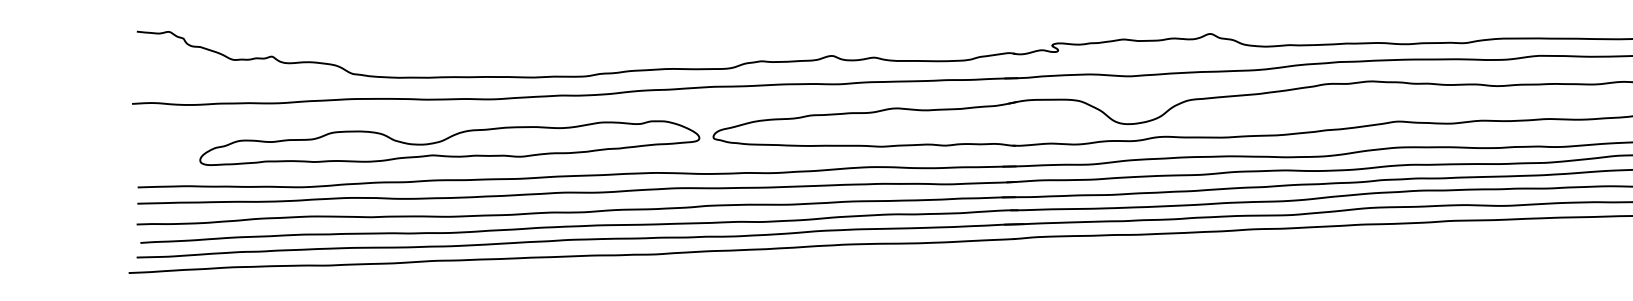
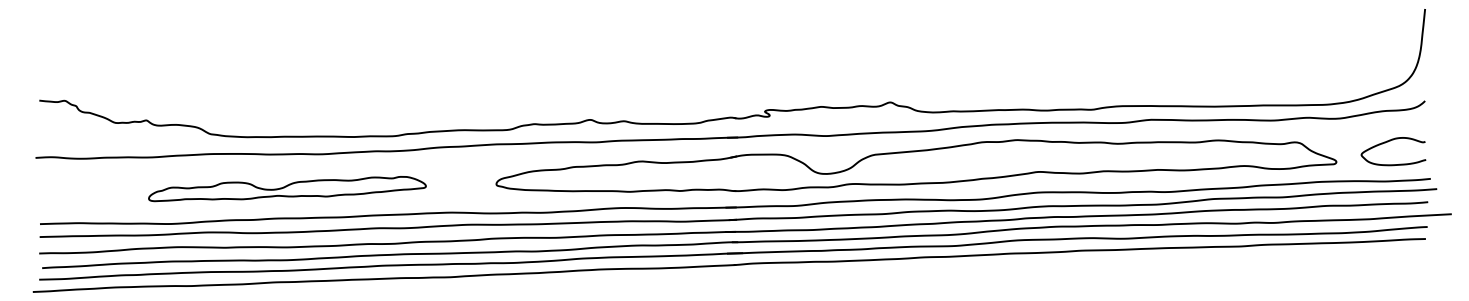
part: (449, 142) -> (287, 188), size x0.7

